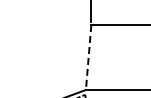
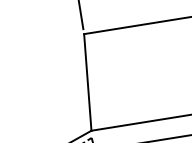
line: (88, 57) -> (87, 82), dashed -> solid

